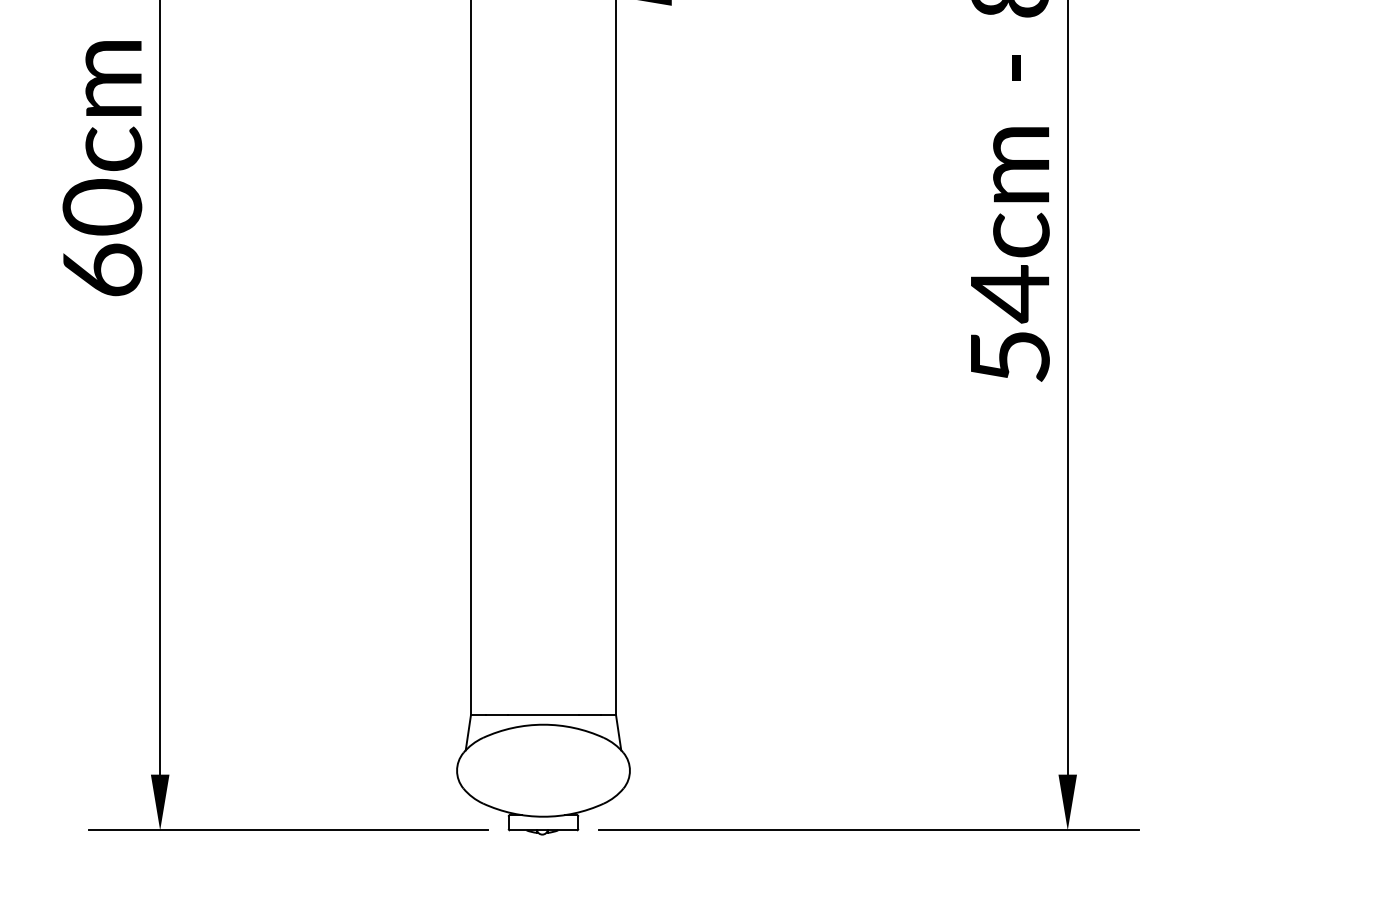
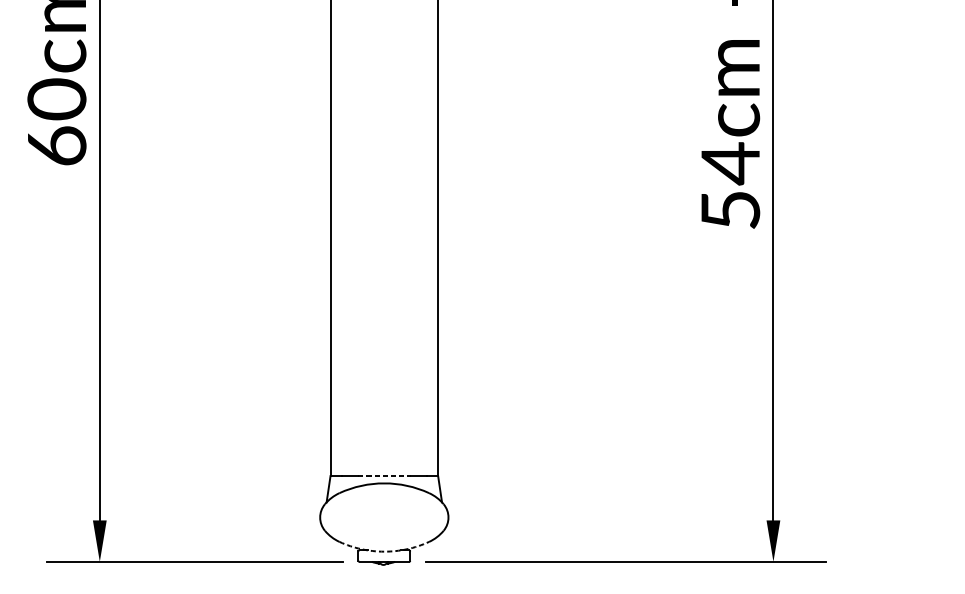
line: (544, 714) -> (385, 475), solid -> dashed
arc: (543, 816) -> (384, 551), solid -> dashed

